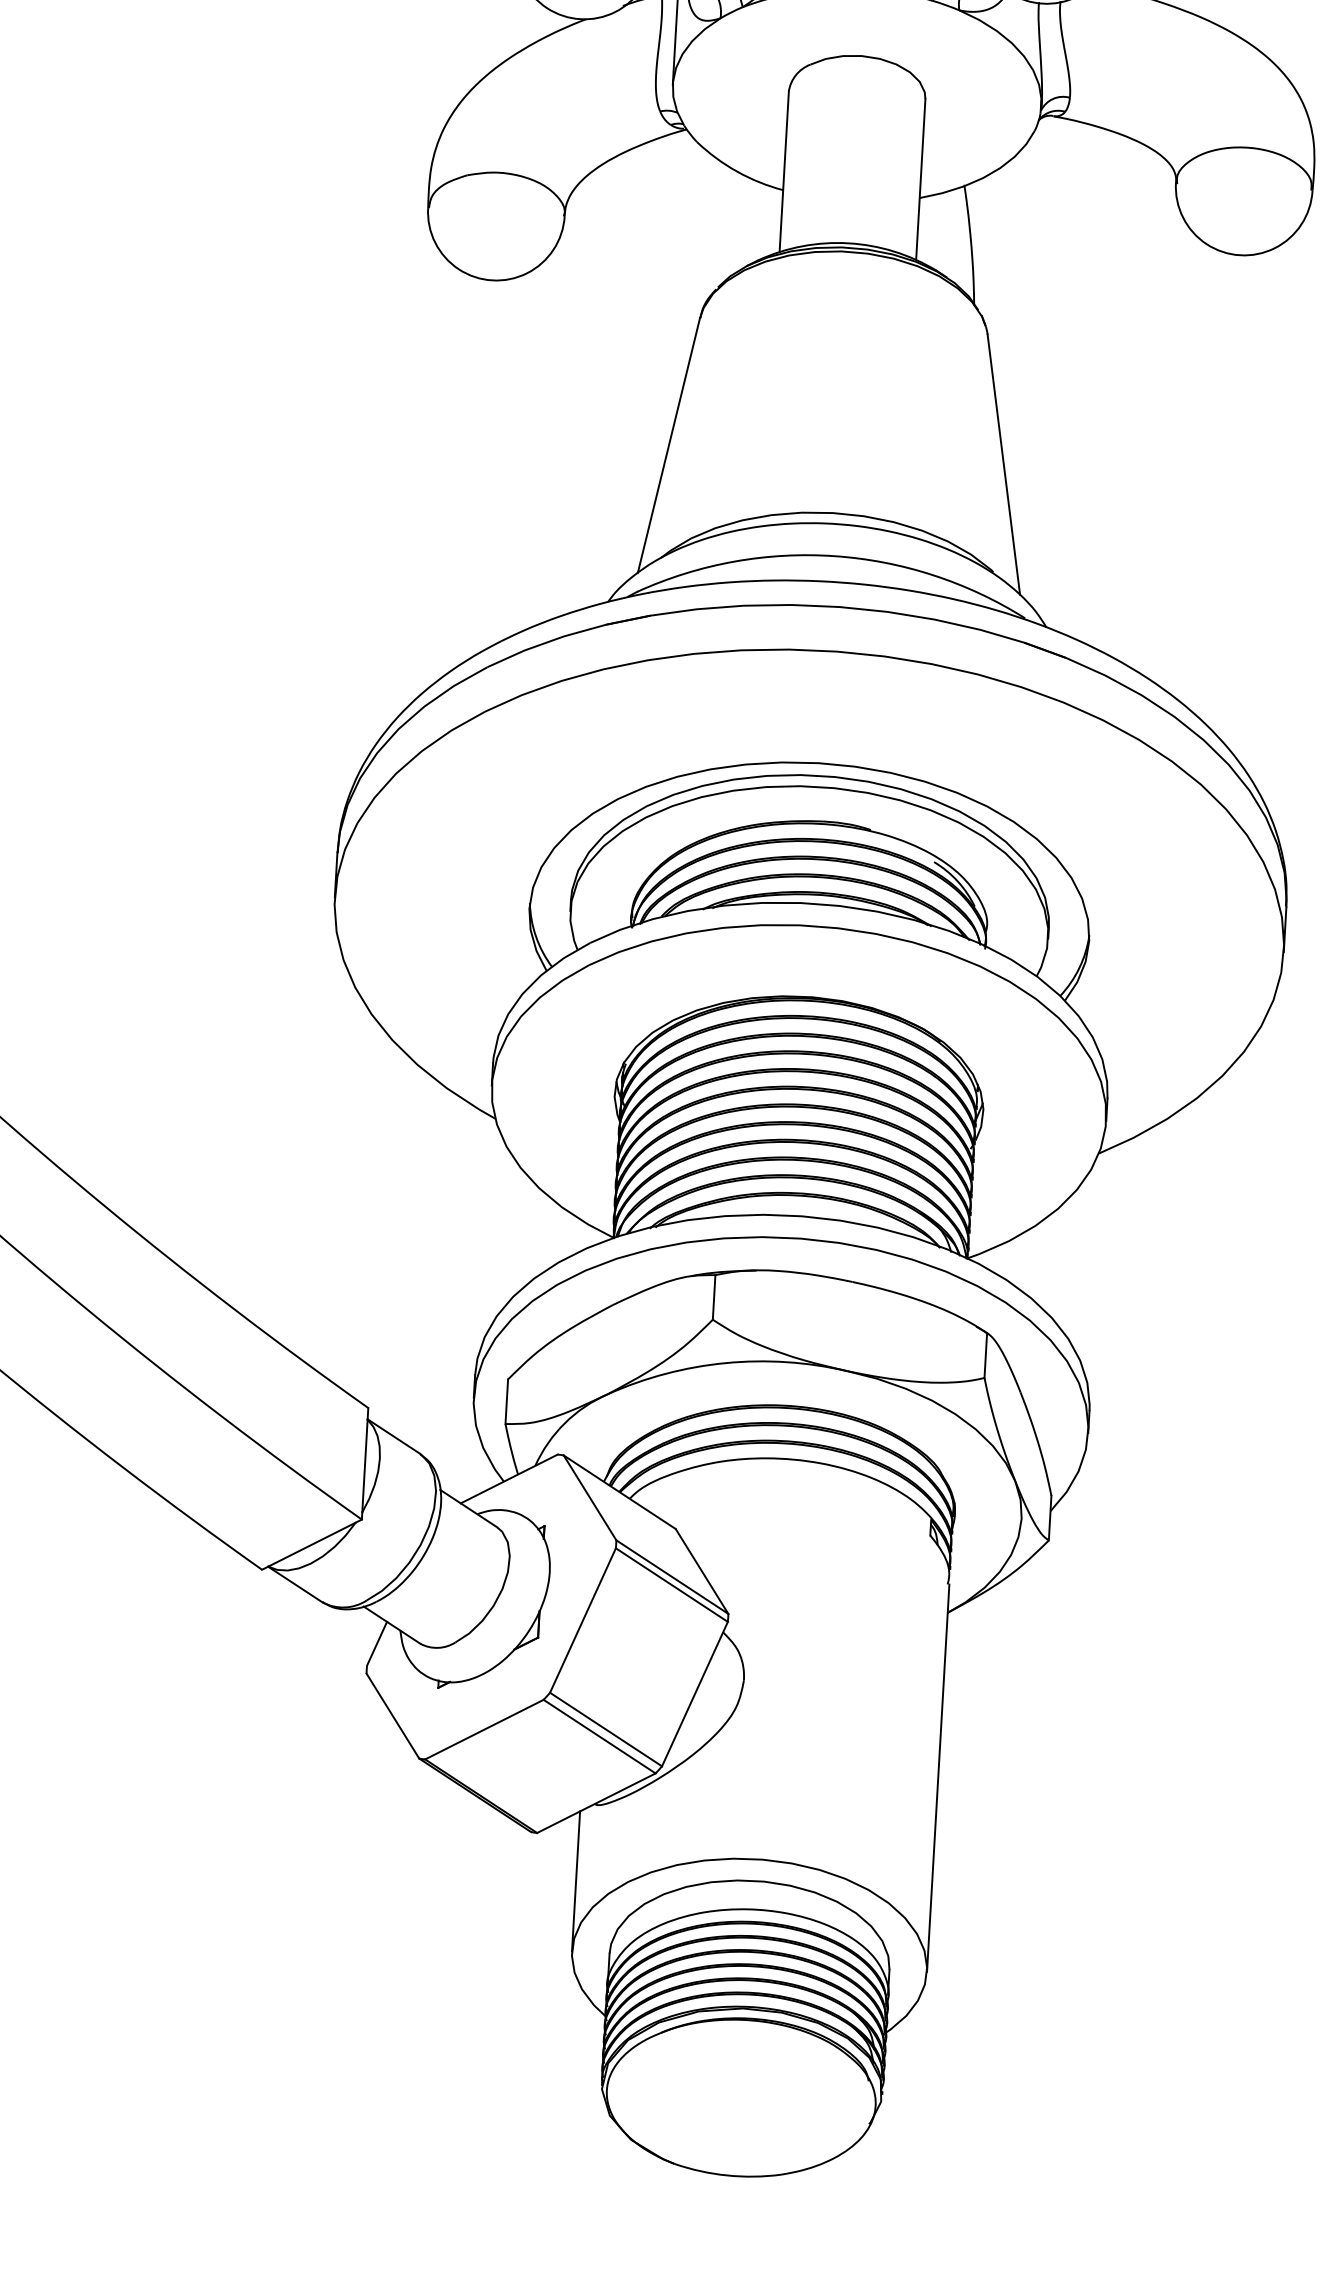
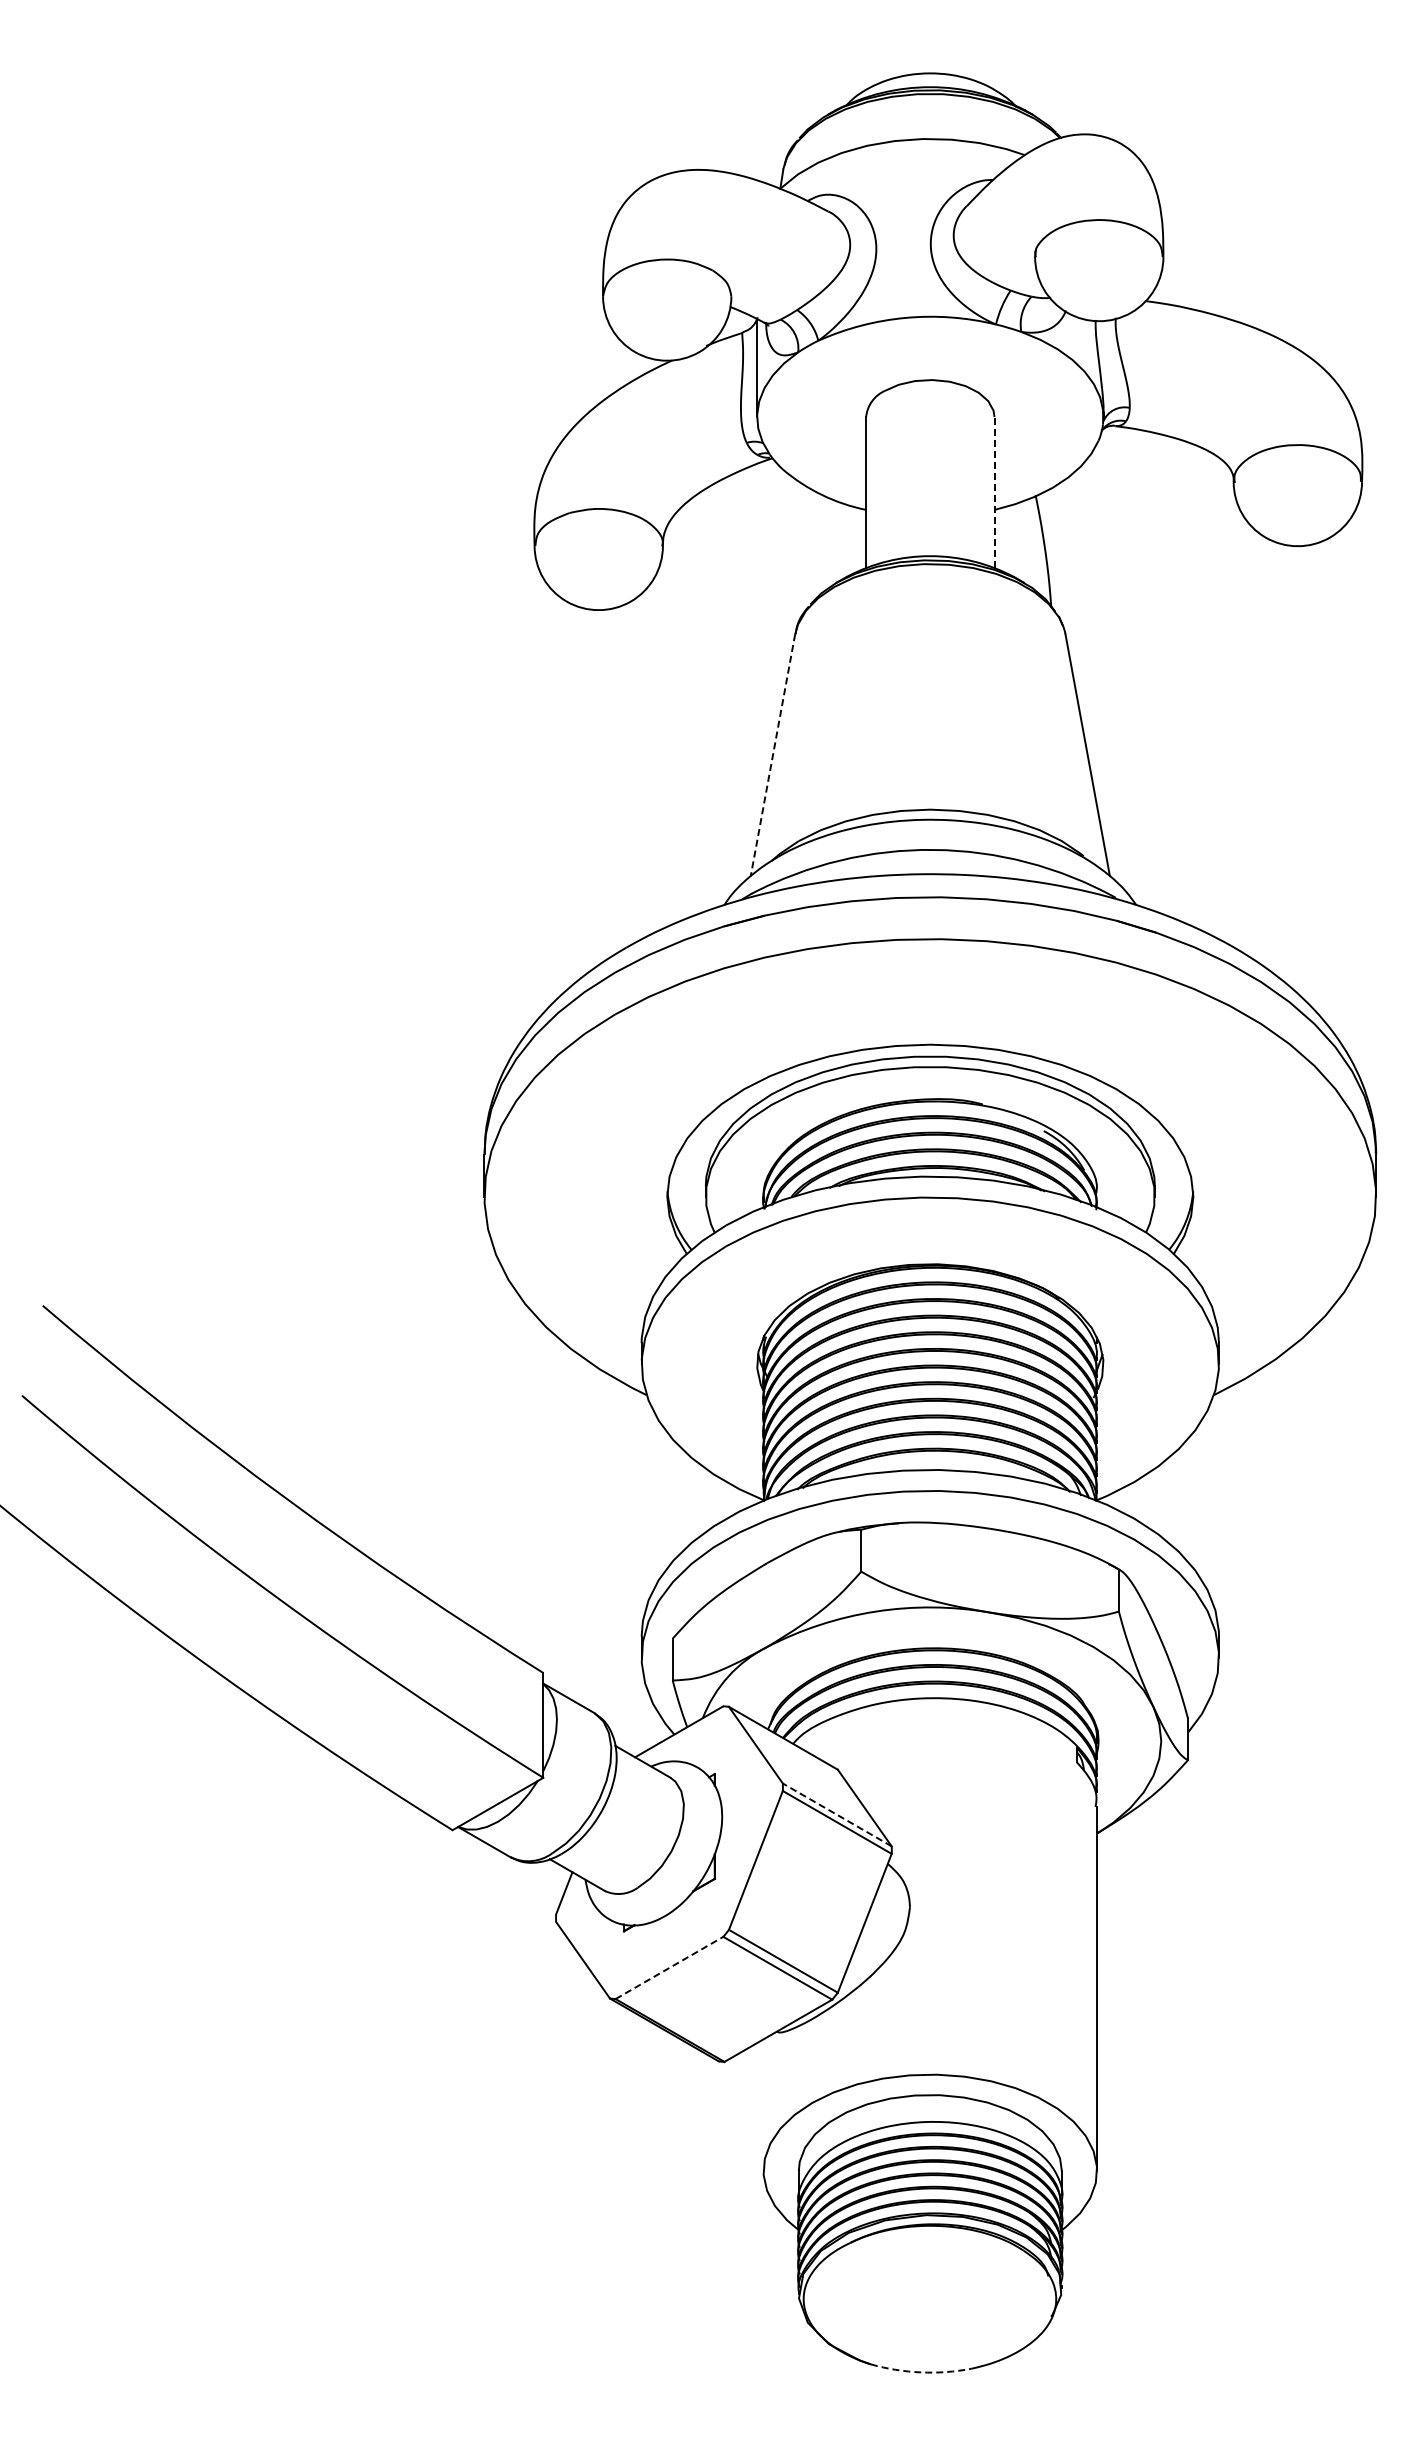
line: (920, 178) -> (994, 491), solid -> dashed
line: (668, 445) -> (772, 755), solid -> dashed
line: (672, 1576) -> (837, 1814), solid -> dashed
line: (484, 1729) -> (669, 1967), solid -> dashed
line: (576, 1880) -> (763, 2104), removed
arc: (726, 2175) -> (920, 2372), solid -> dashed

